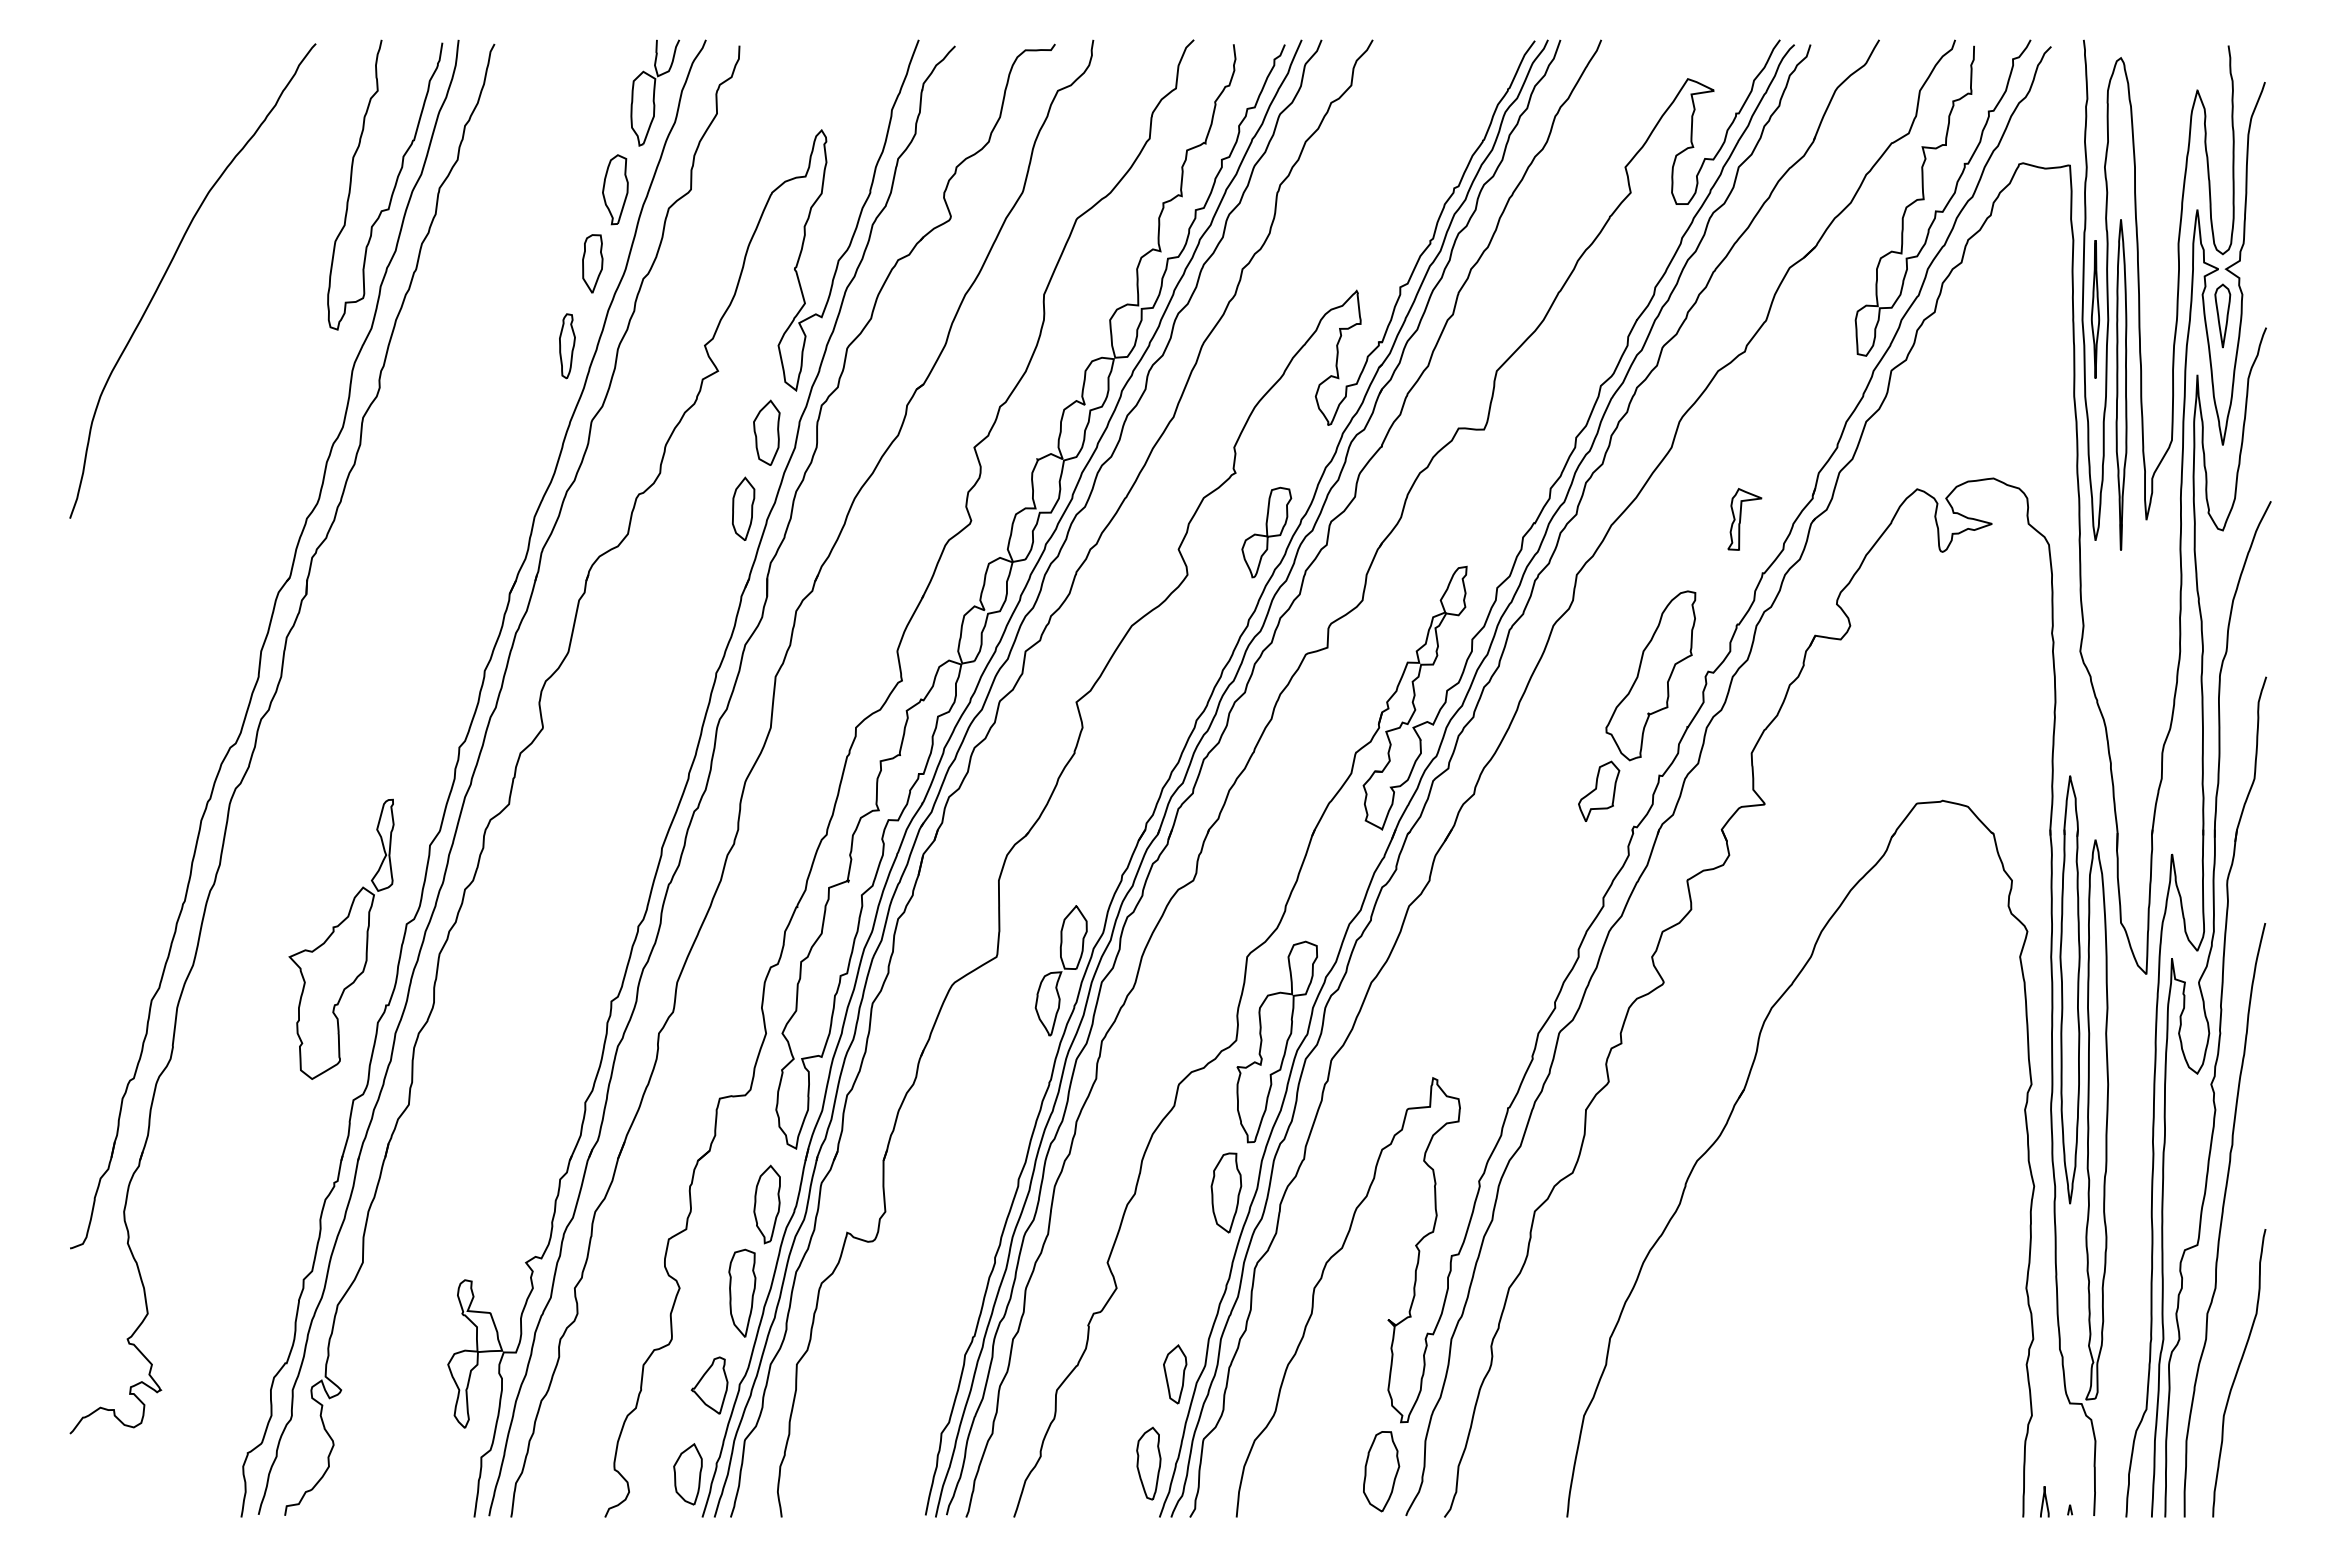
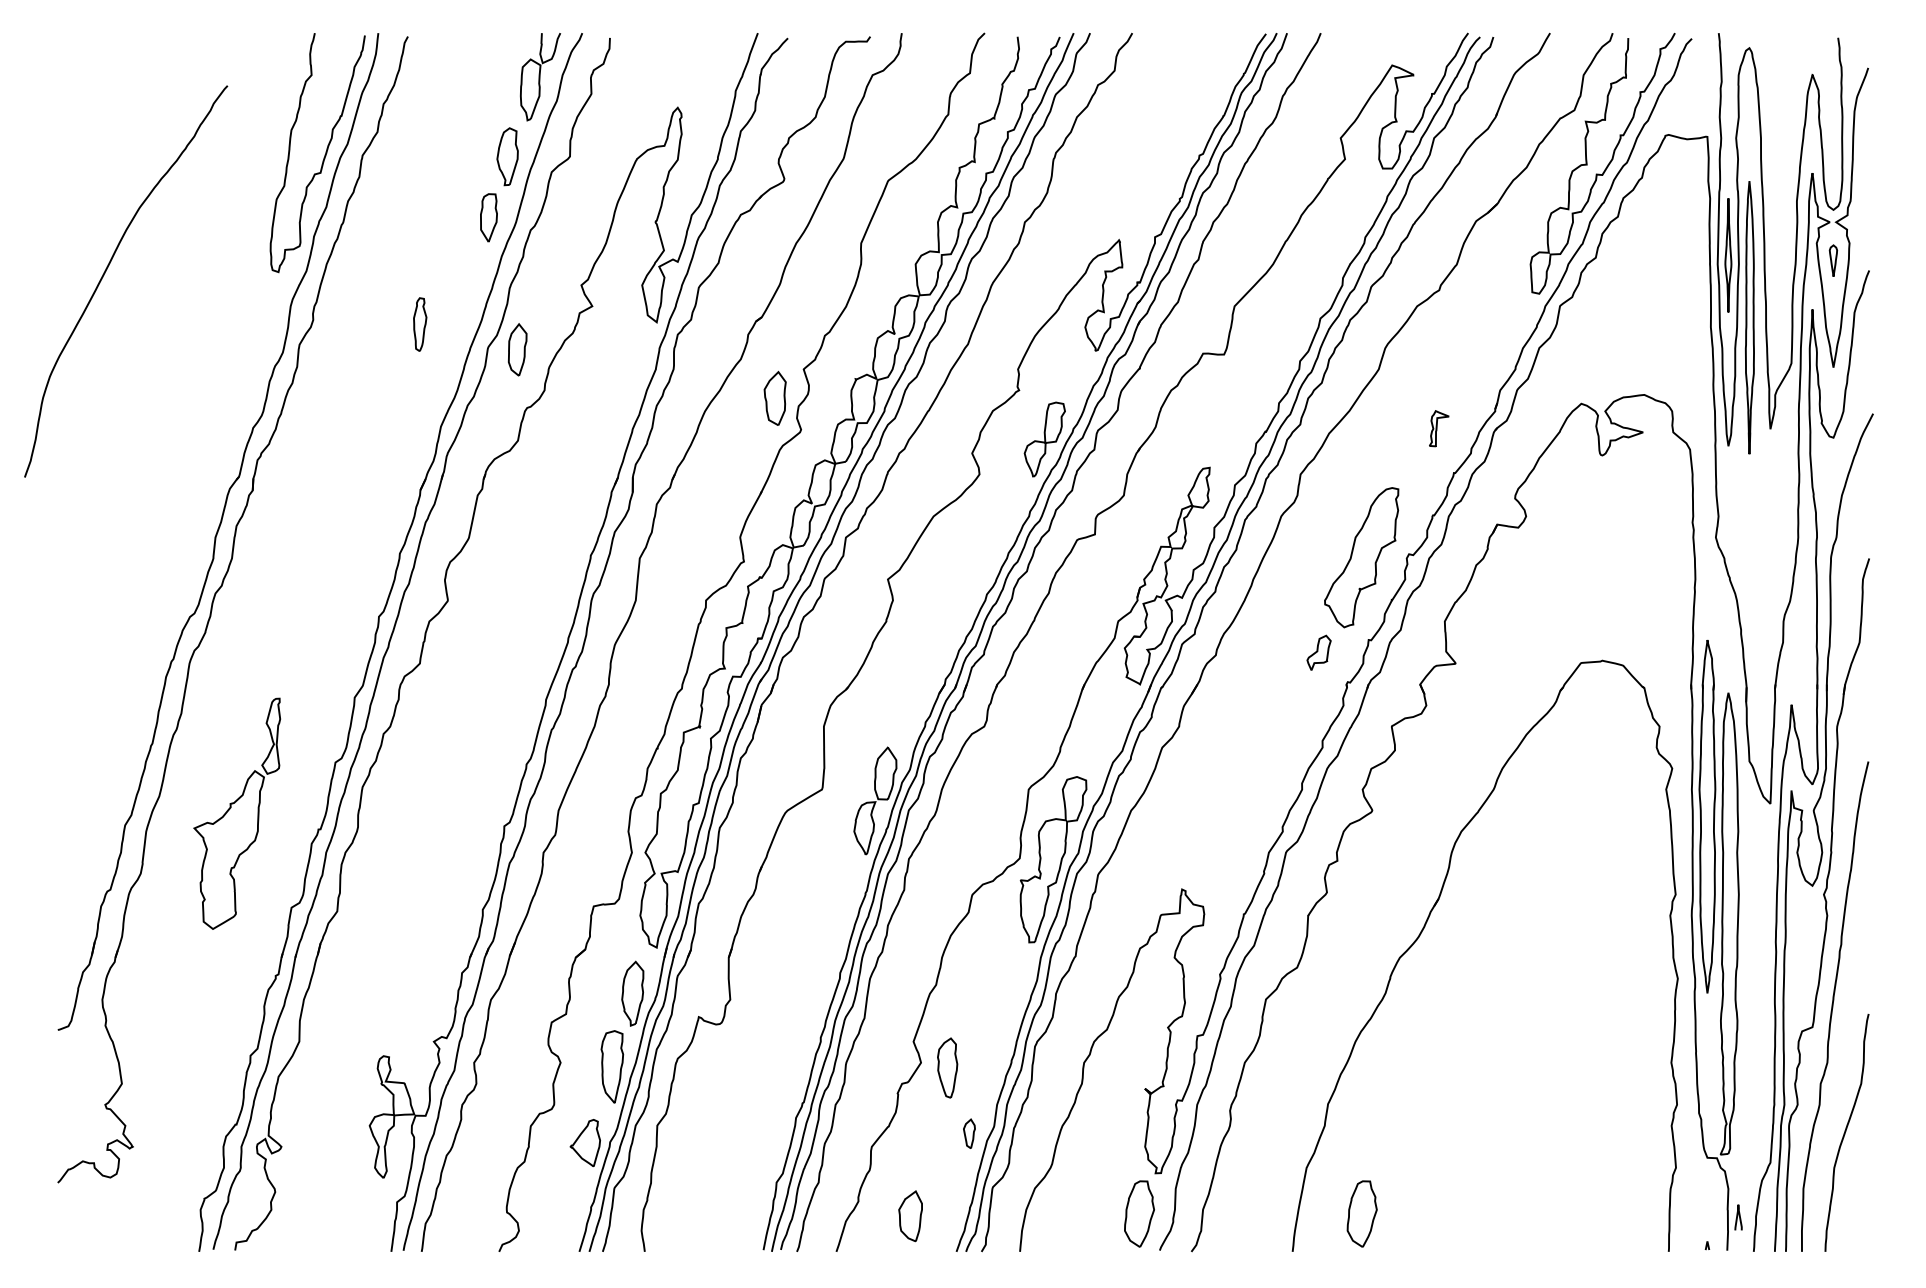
curve: (168, 269) -> (106, 272), moved
part: (2222, 315) -> (1833, 260), size x0.6
part: (567, 346) -> (420, 324), moved
part: (766, 432) -> (774, 398), moved
part: (743, 508) -> (517, 349), moved
part: (1744, 519) -> (1438, 428), size x0.7
part: (1599, 790) -> (1319, 652), size x0.7
part: (341, 938) -> (237, 813), moved
part: (1226, 1192) -> (1011, 983), removed
part: (1175, 1374) -> (969, 1133), size x0.6
part: (1148, 1463) -> (947, 1067), moved
part: (1651, 1471) -> (1362, 1213), added
part: (687, 1474) -> (910, 1216), moved
curve: (2043, 1501) -> (1737, 1217), moved

